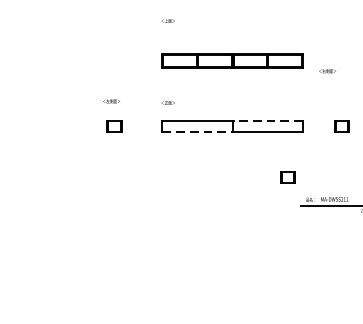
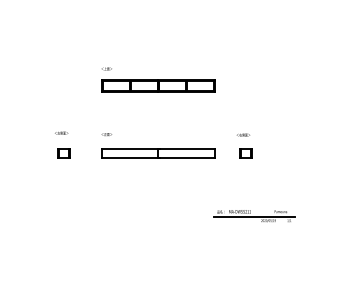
part: (232, 60) -> (158, 85), moved
text: (327, 70) -> (243, 134), moved
line: (267, 121) -> (186, 149), dashed -> solid
line: (198, 131) -> (131, 157), dashed -> solid
part: (287, 177) -> (202, 194), removed

